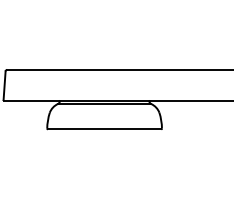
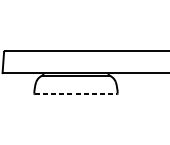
line: (104, 129) -> (75, 94), solid -> dashed

